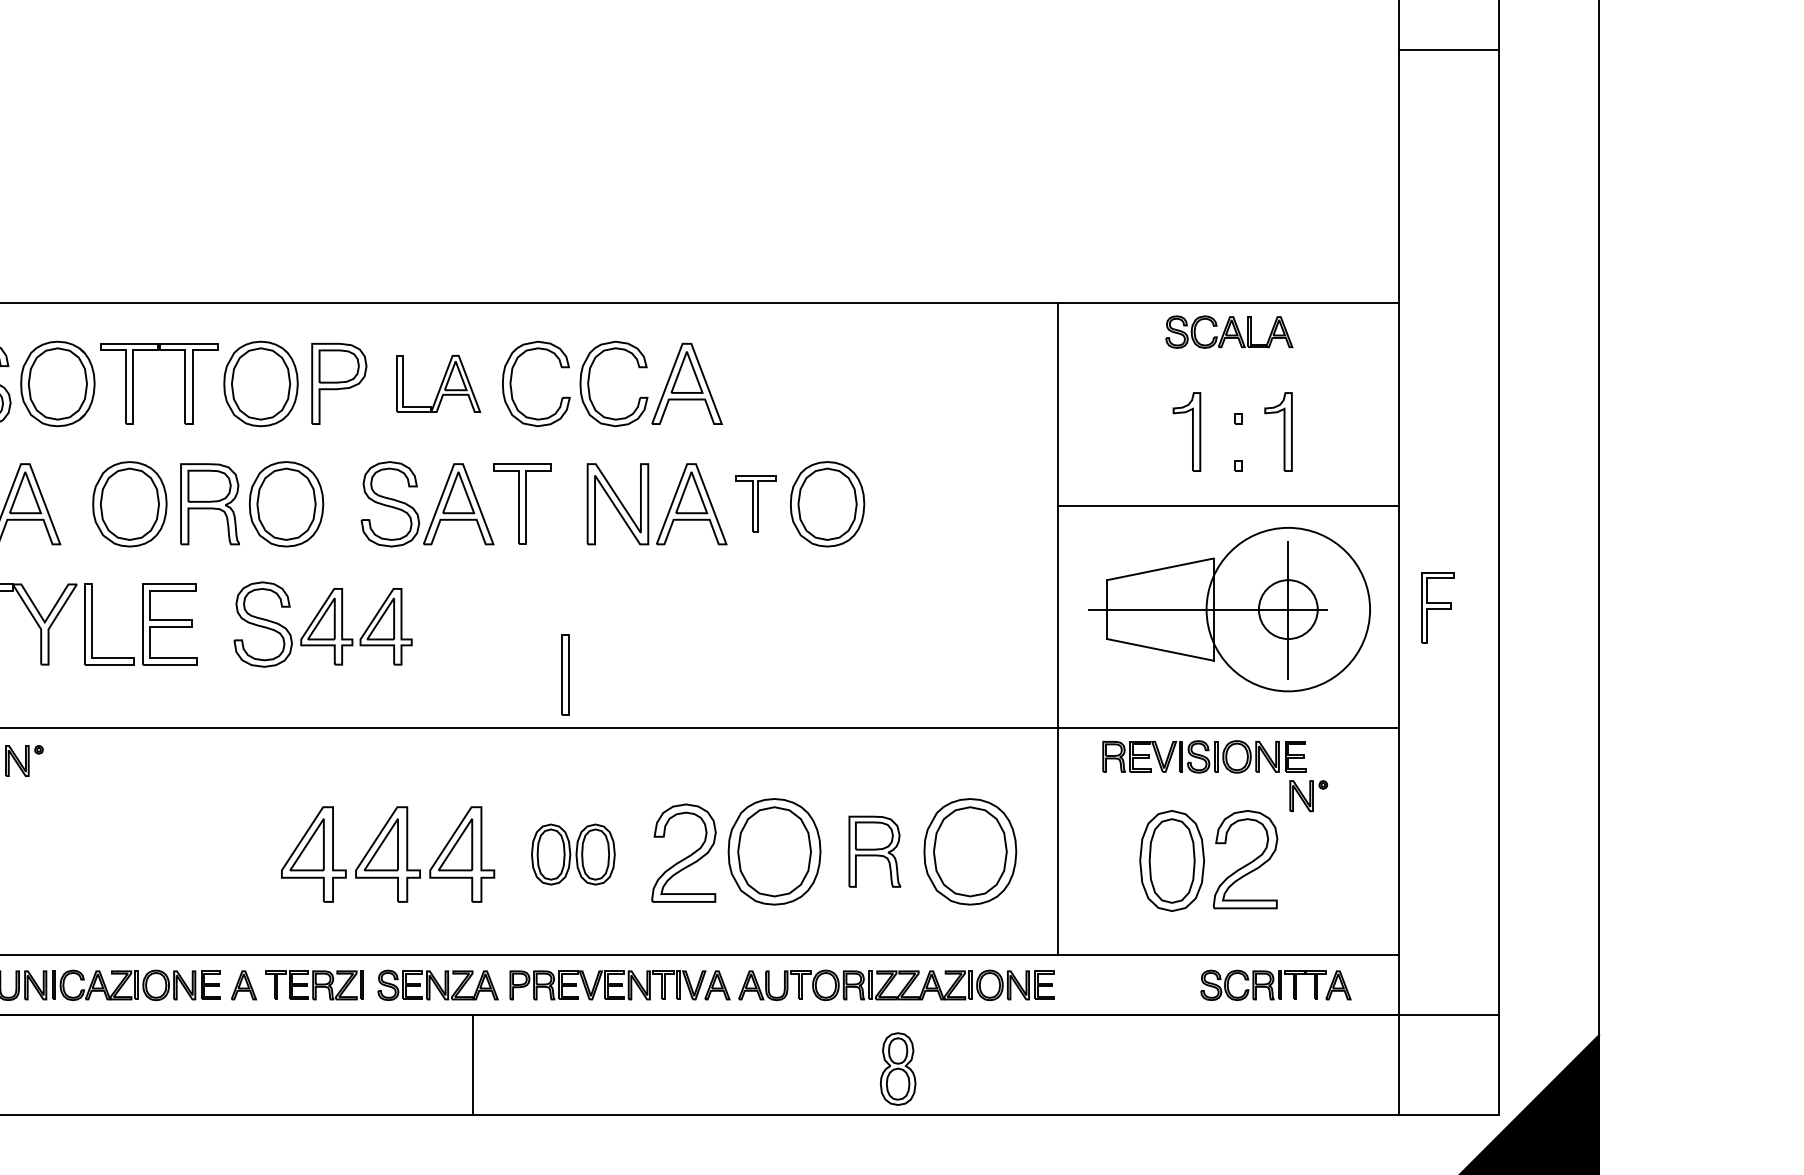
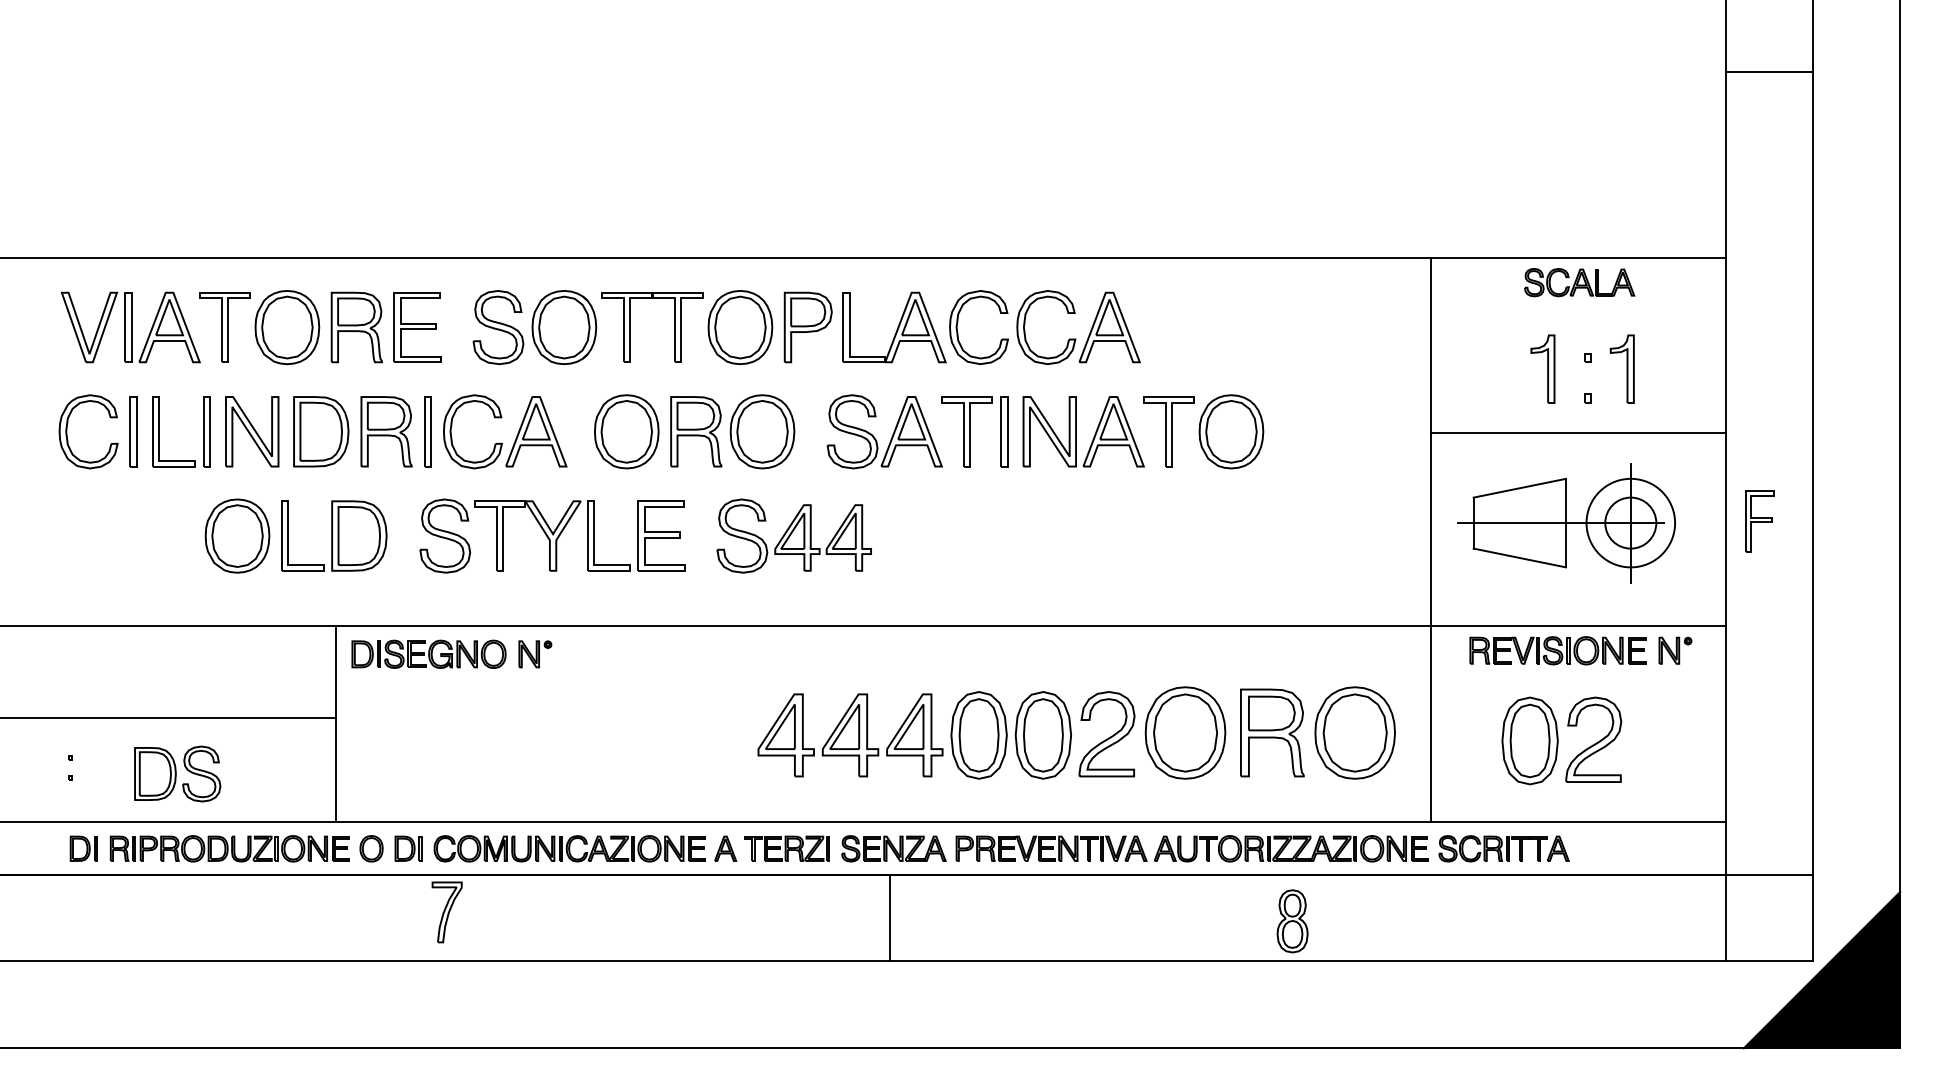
line: (1448, 50) -> (1769, 72), moved
part: (438, 383) -> (894, 327), size x1.43
part: (754, 503) -> (1168, 431), size x1.43
circle: (1287, 608) -> (1630, 522), size x0.62
part: (565, 674) -> (1004, 431), moved
part: (1308, 795) -> (1675, 650), moved
part: (874, 851) -> (1272, 732), size x1.43
part: (572, 854) -> (1010, 735), size x1.67
part: (1275, 985) -> (1503, 848), moved
line: (473, 1064) -> (890, 917), moved

